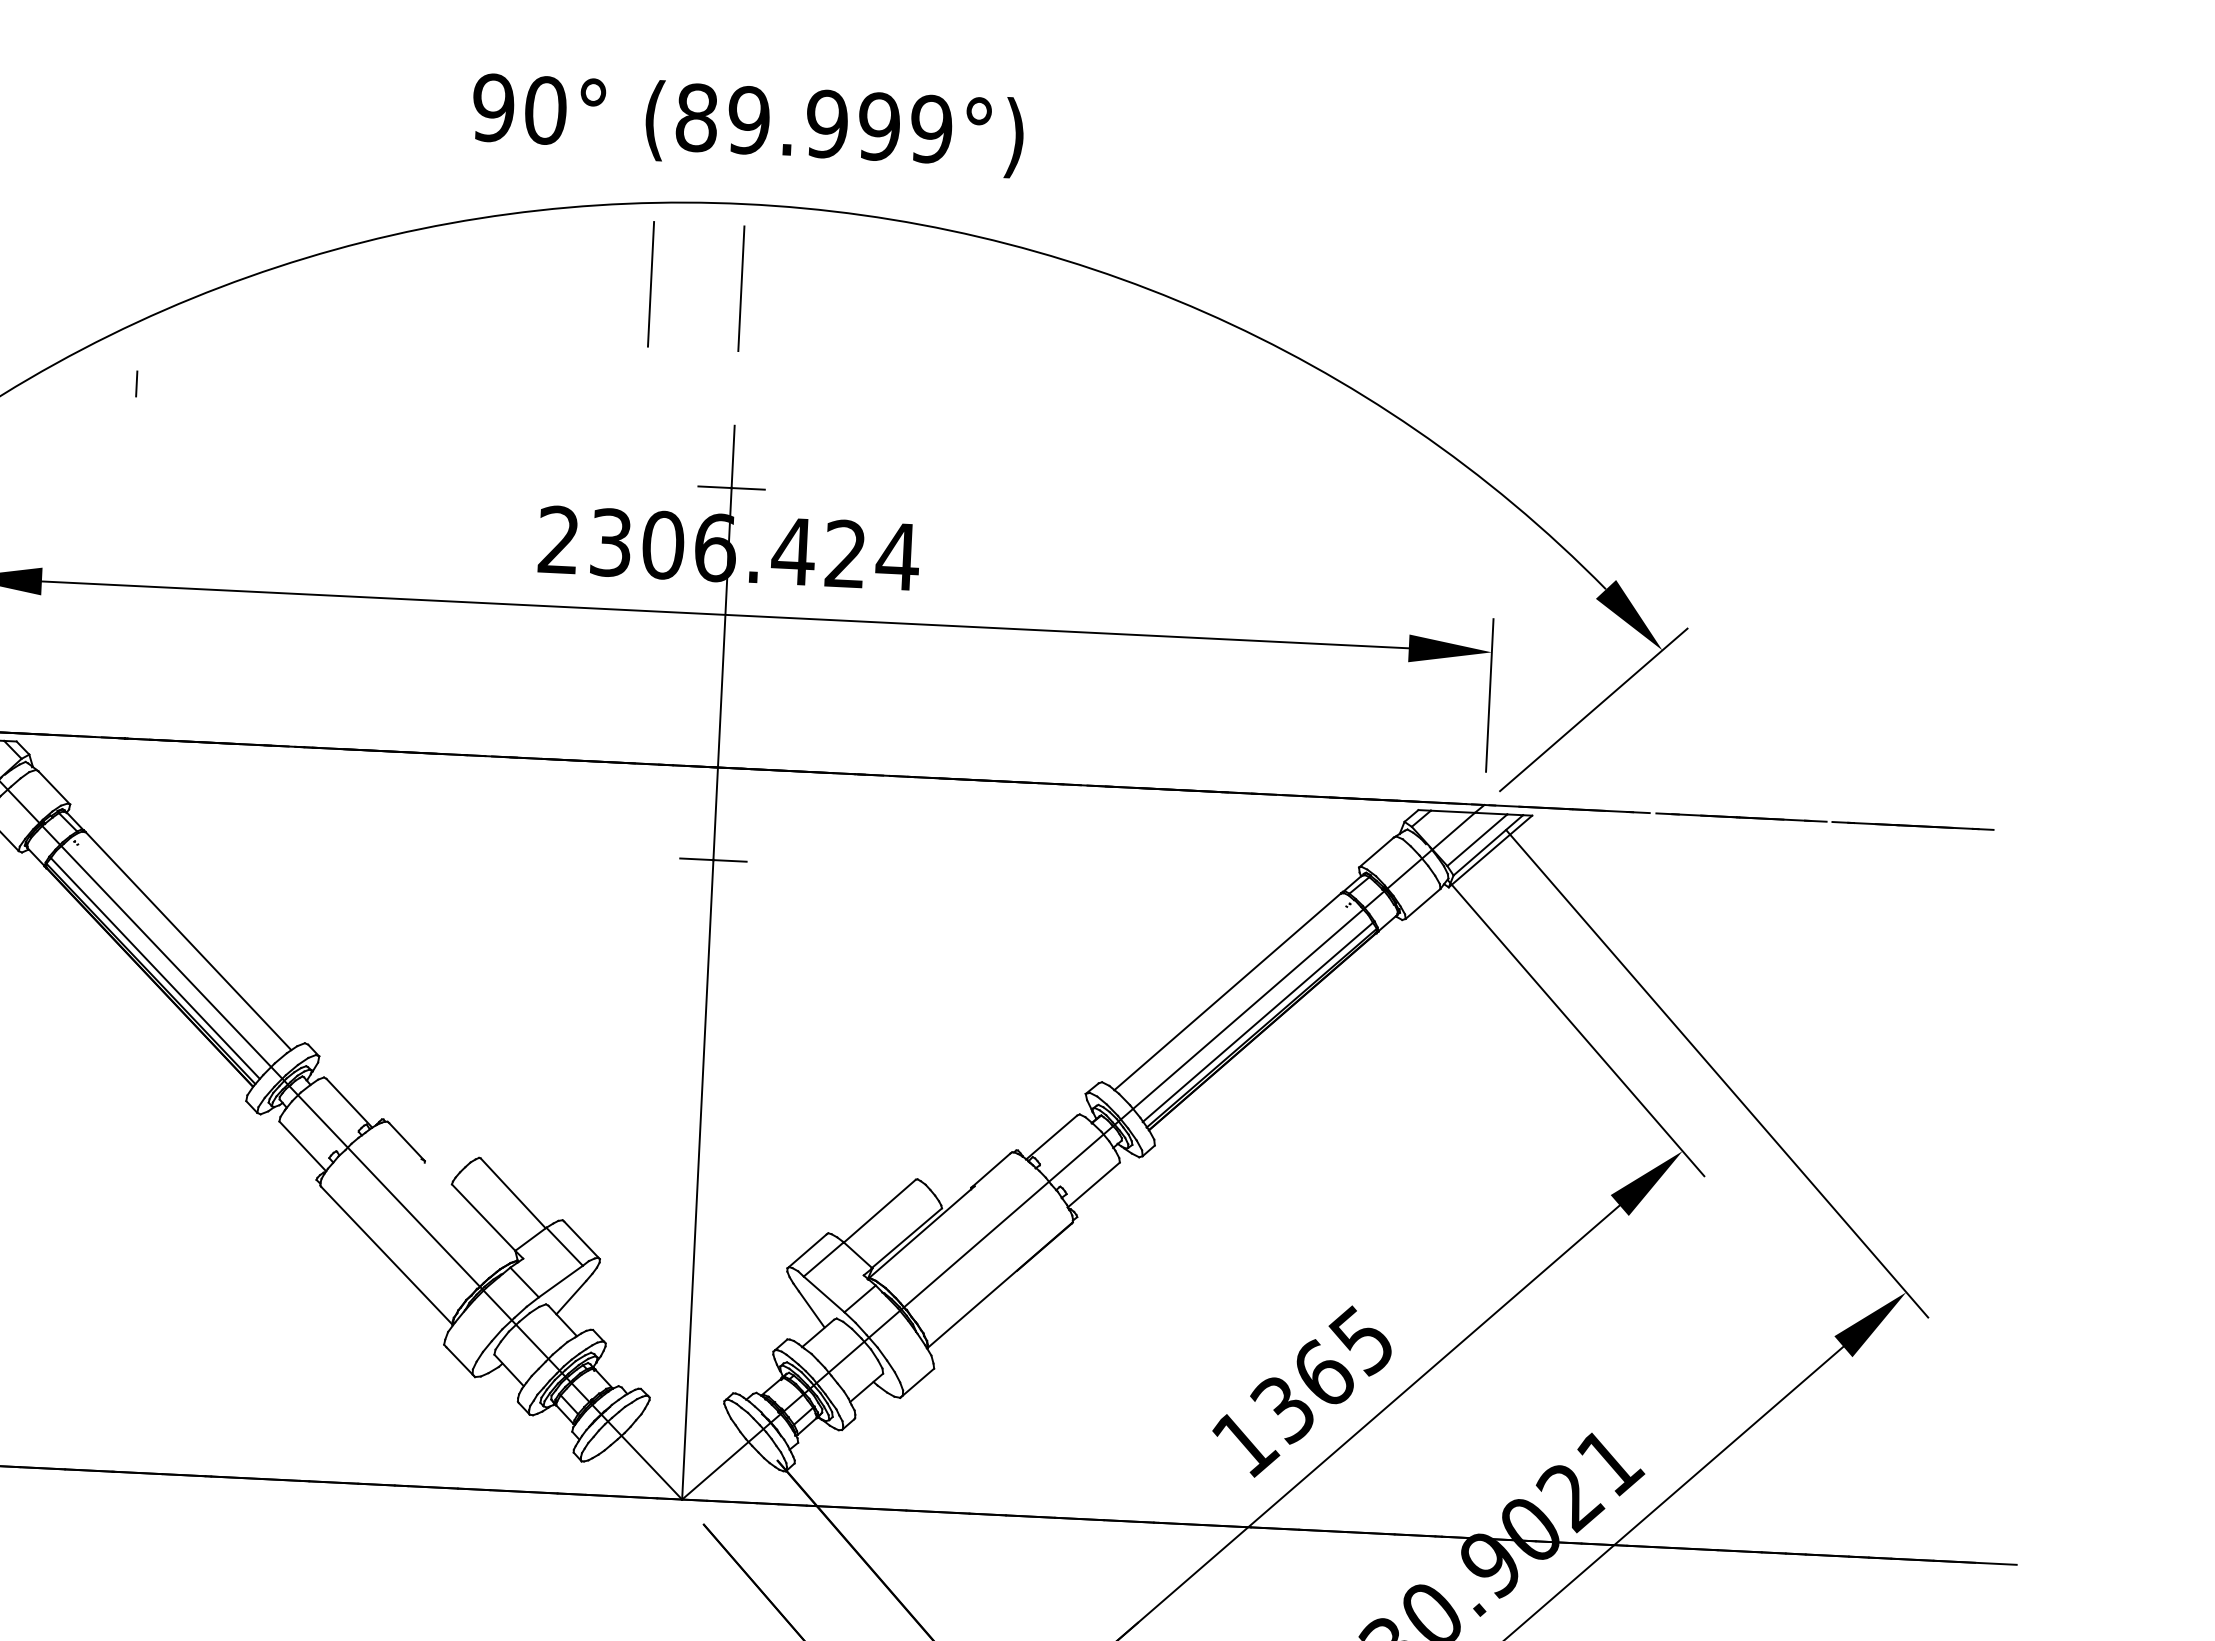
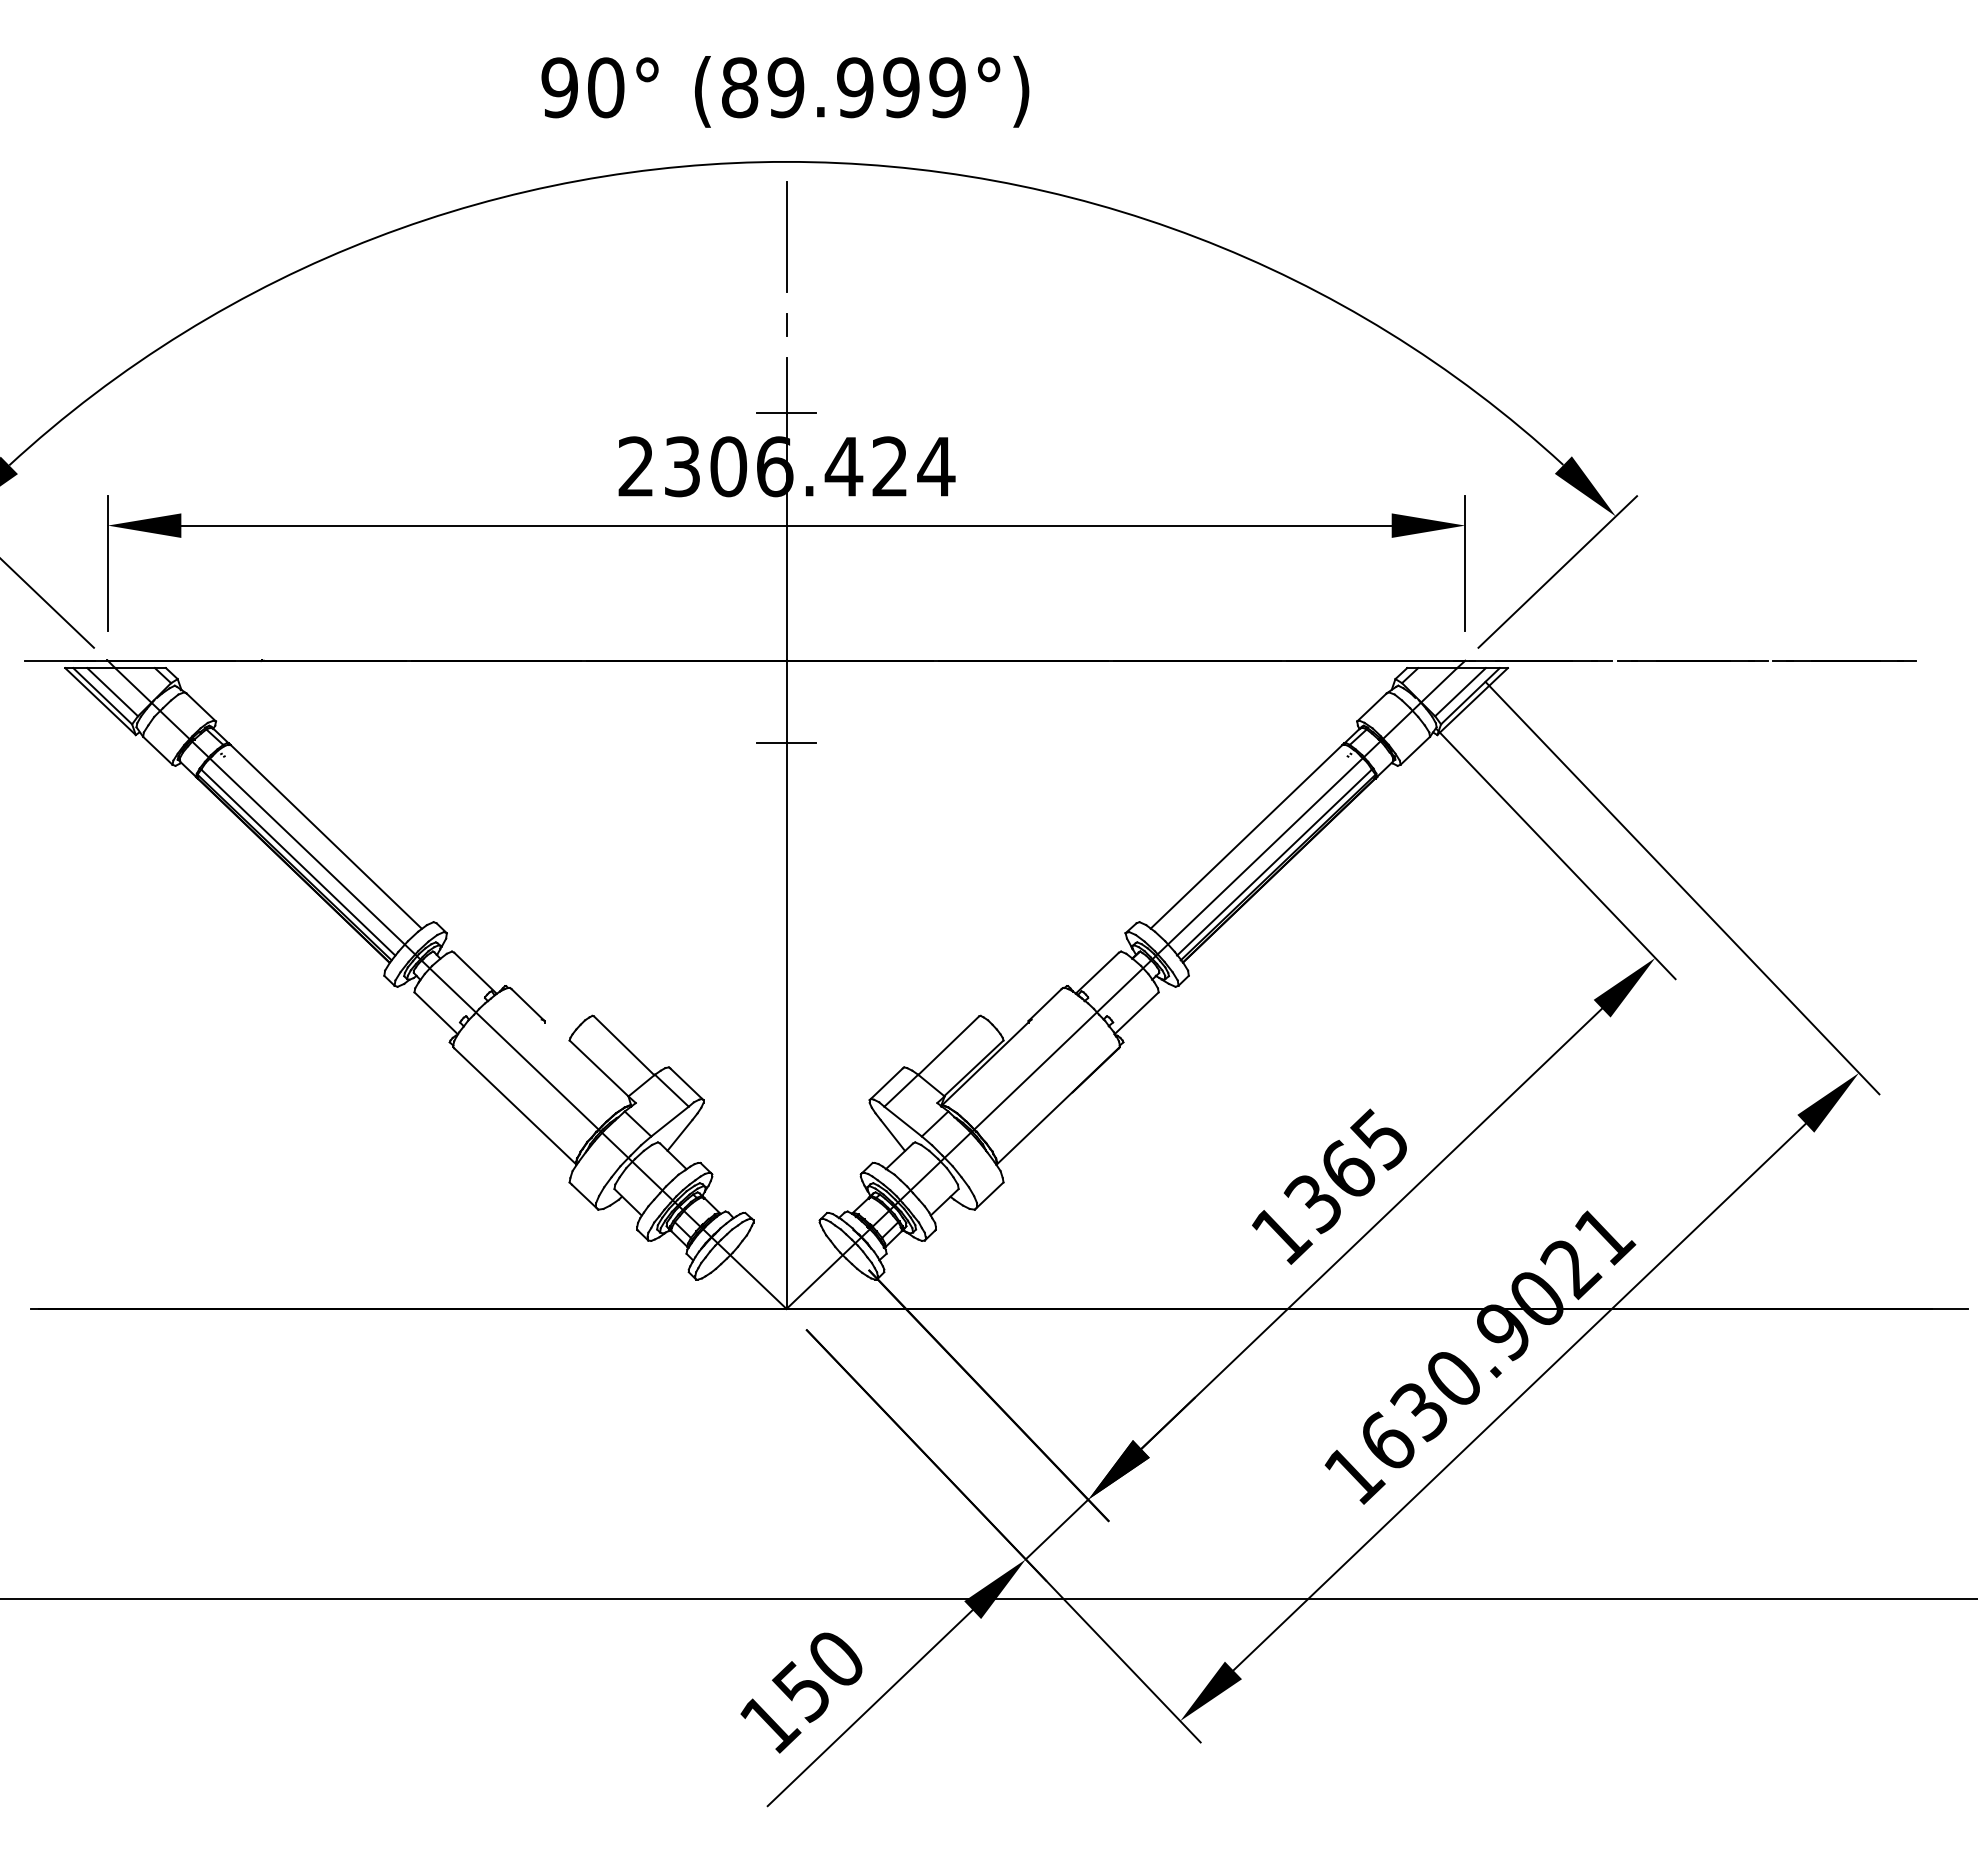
line: (650, 283) -> (706, 236), removed
line: (136, 383) -> (786, 324), moved

